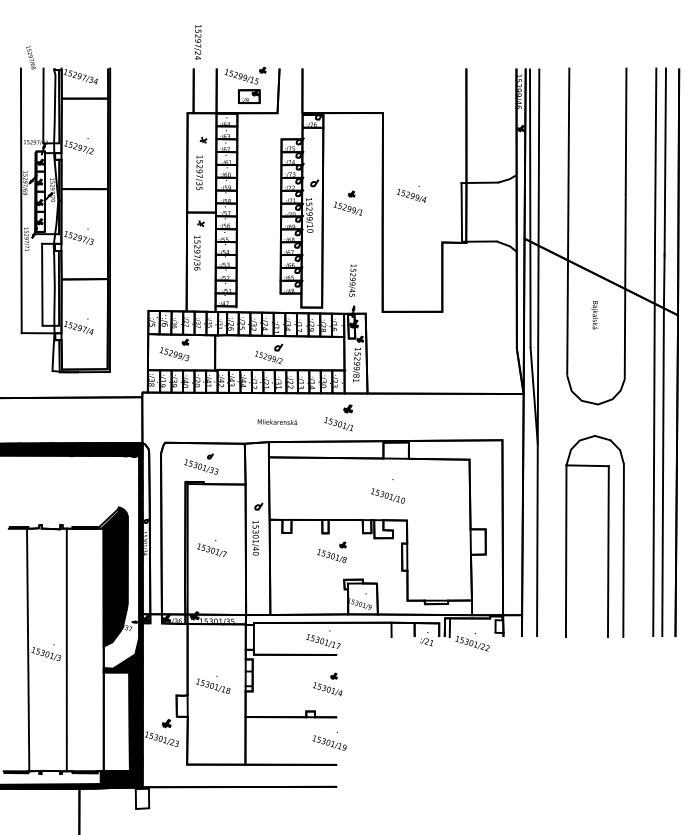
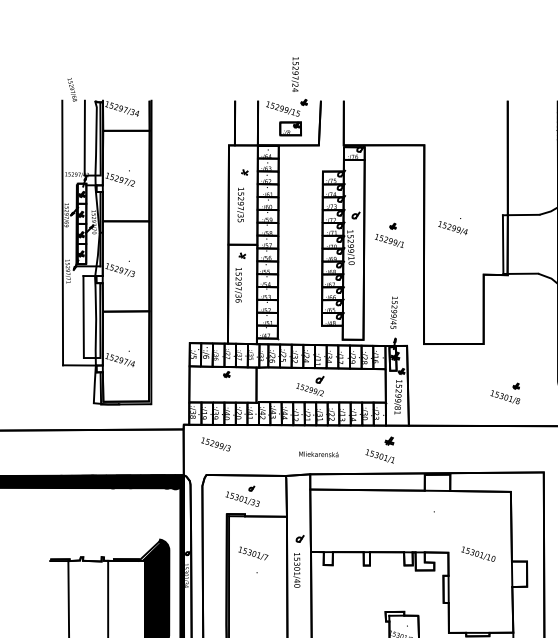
text: (197, 42) -> (294, 74), moved
text: (174, 354) -> (215, 444), moved
text: (388, 495) -> (478, 553), moved
text: (211, 549) -> (252, 552), moved
part: (331, 551) -> (504, 392), moved

